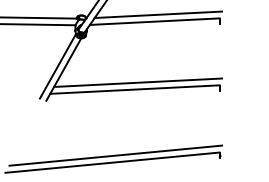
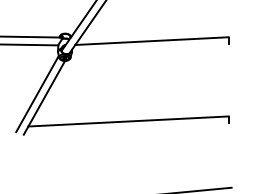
line: (158, 14) -> (156, 32), removed
line: (138, 82) -> (132, 113), removed

